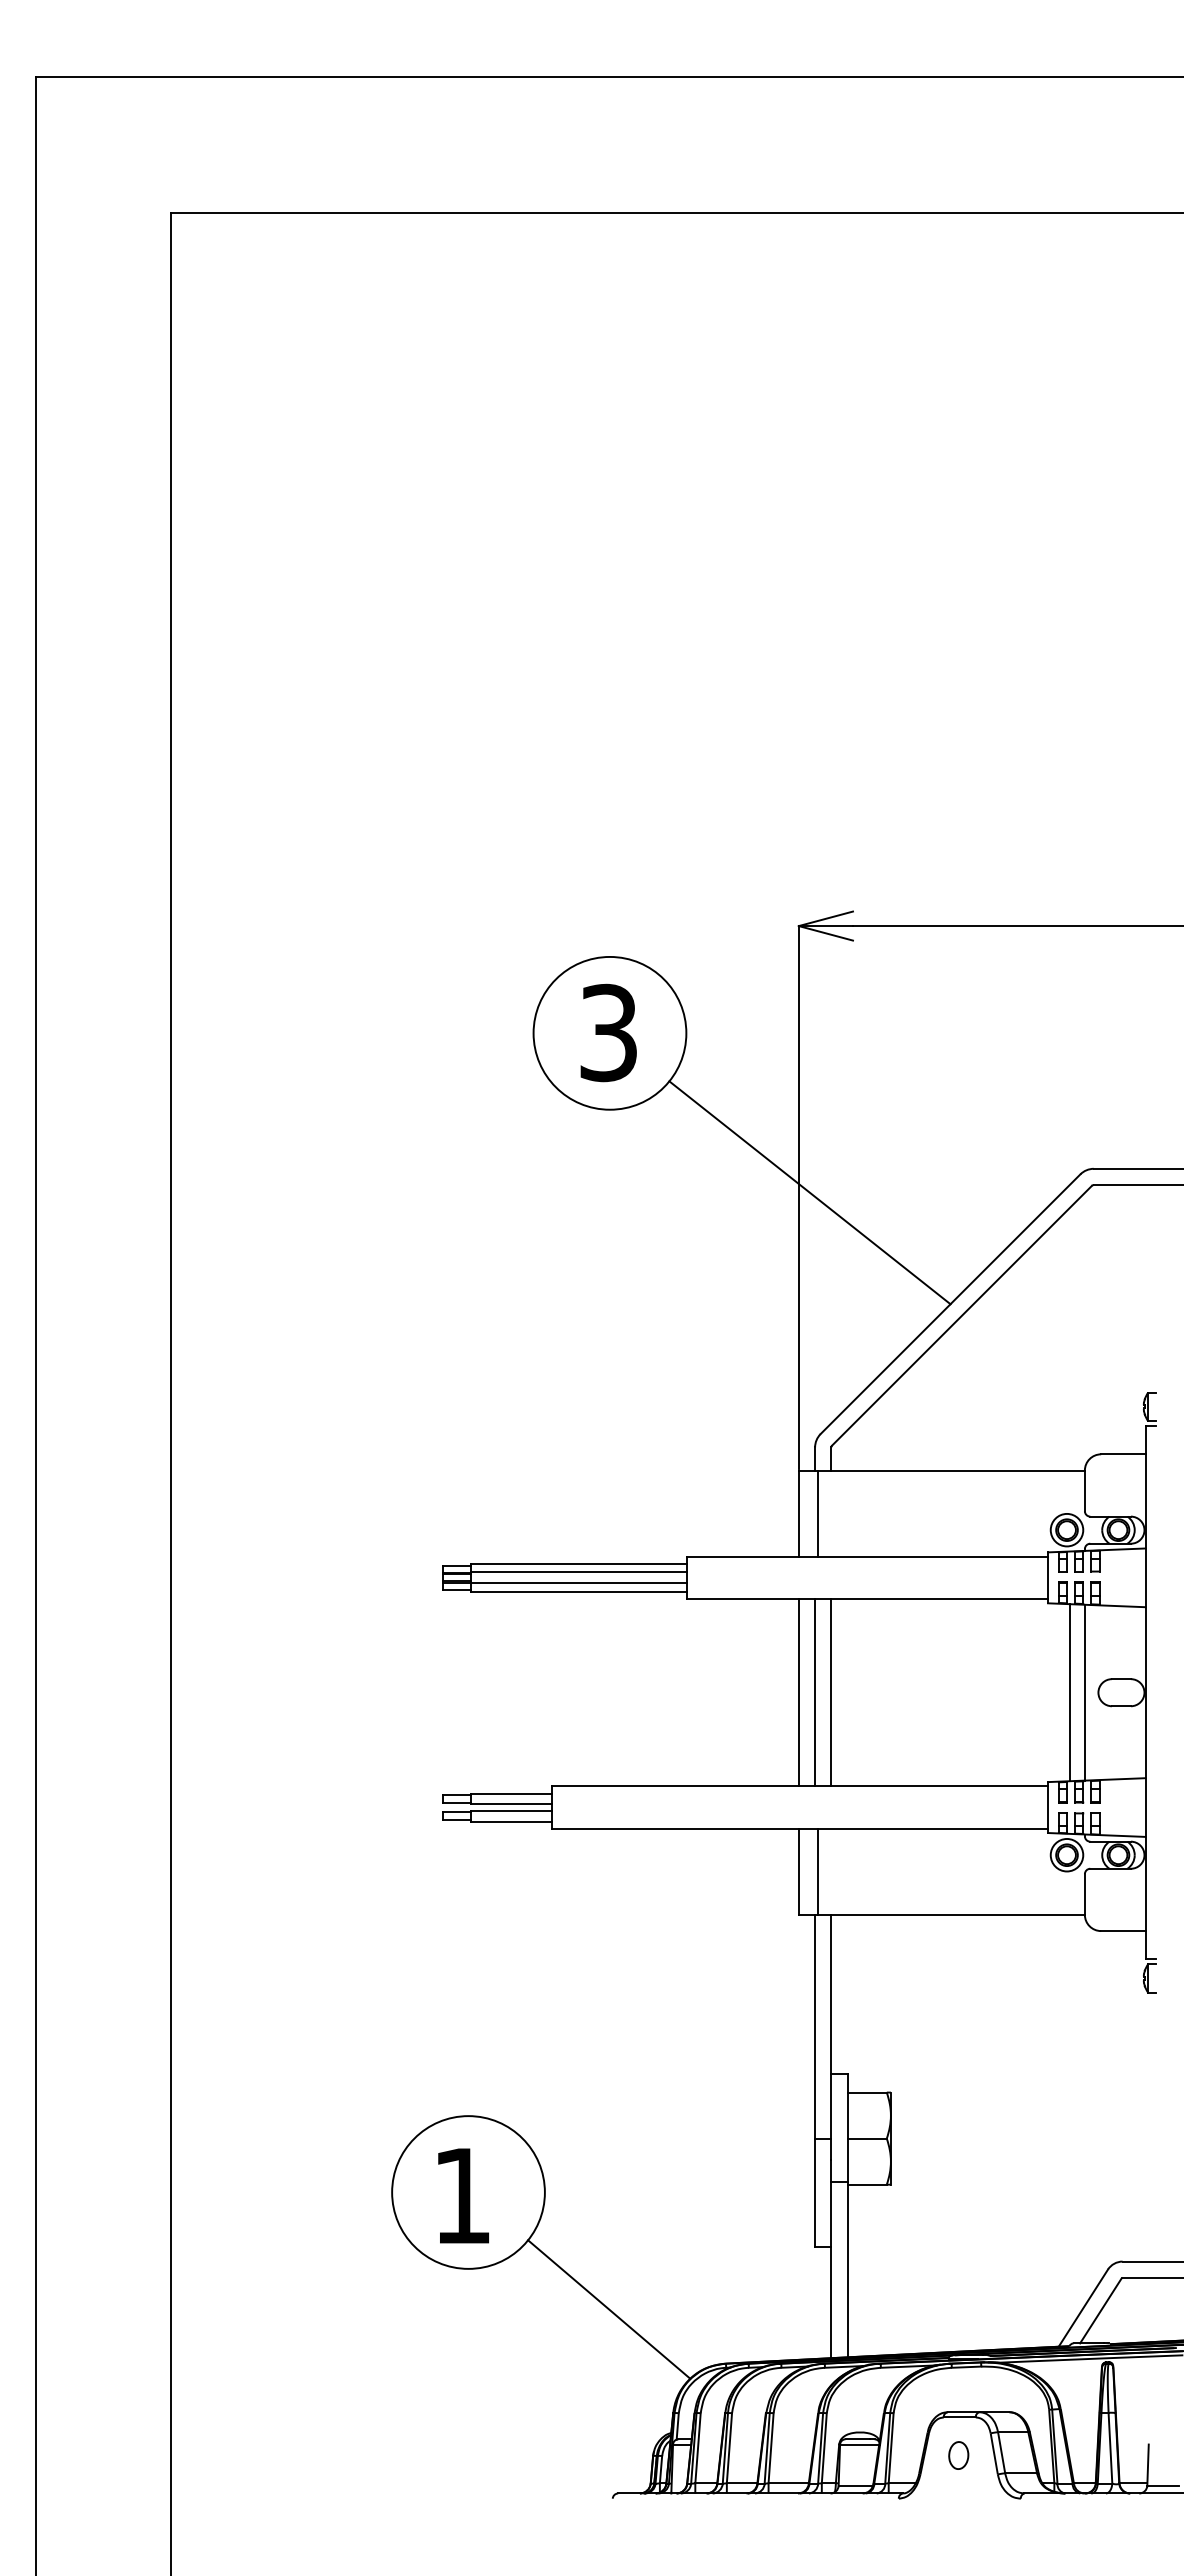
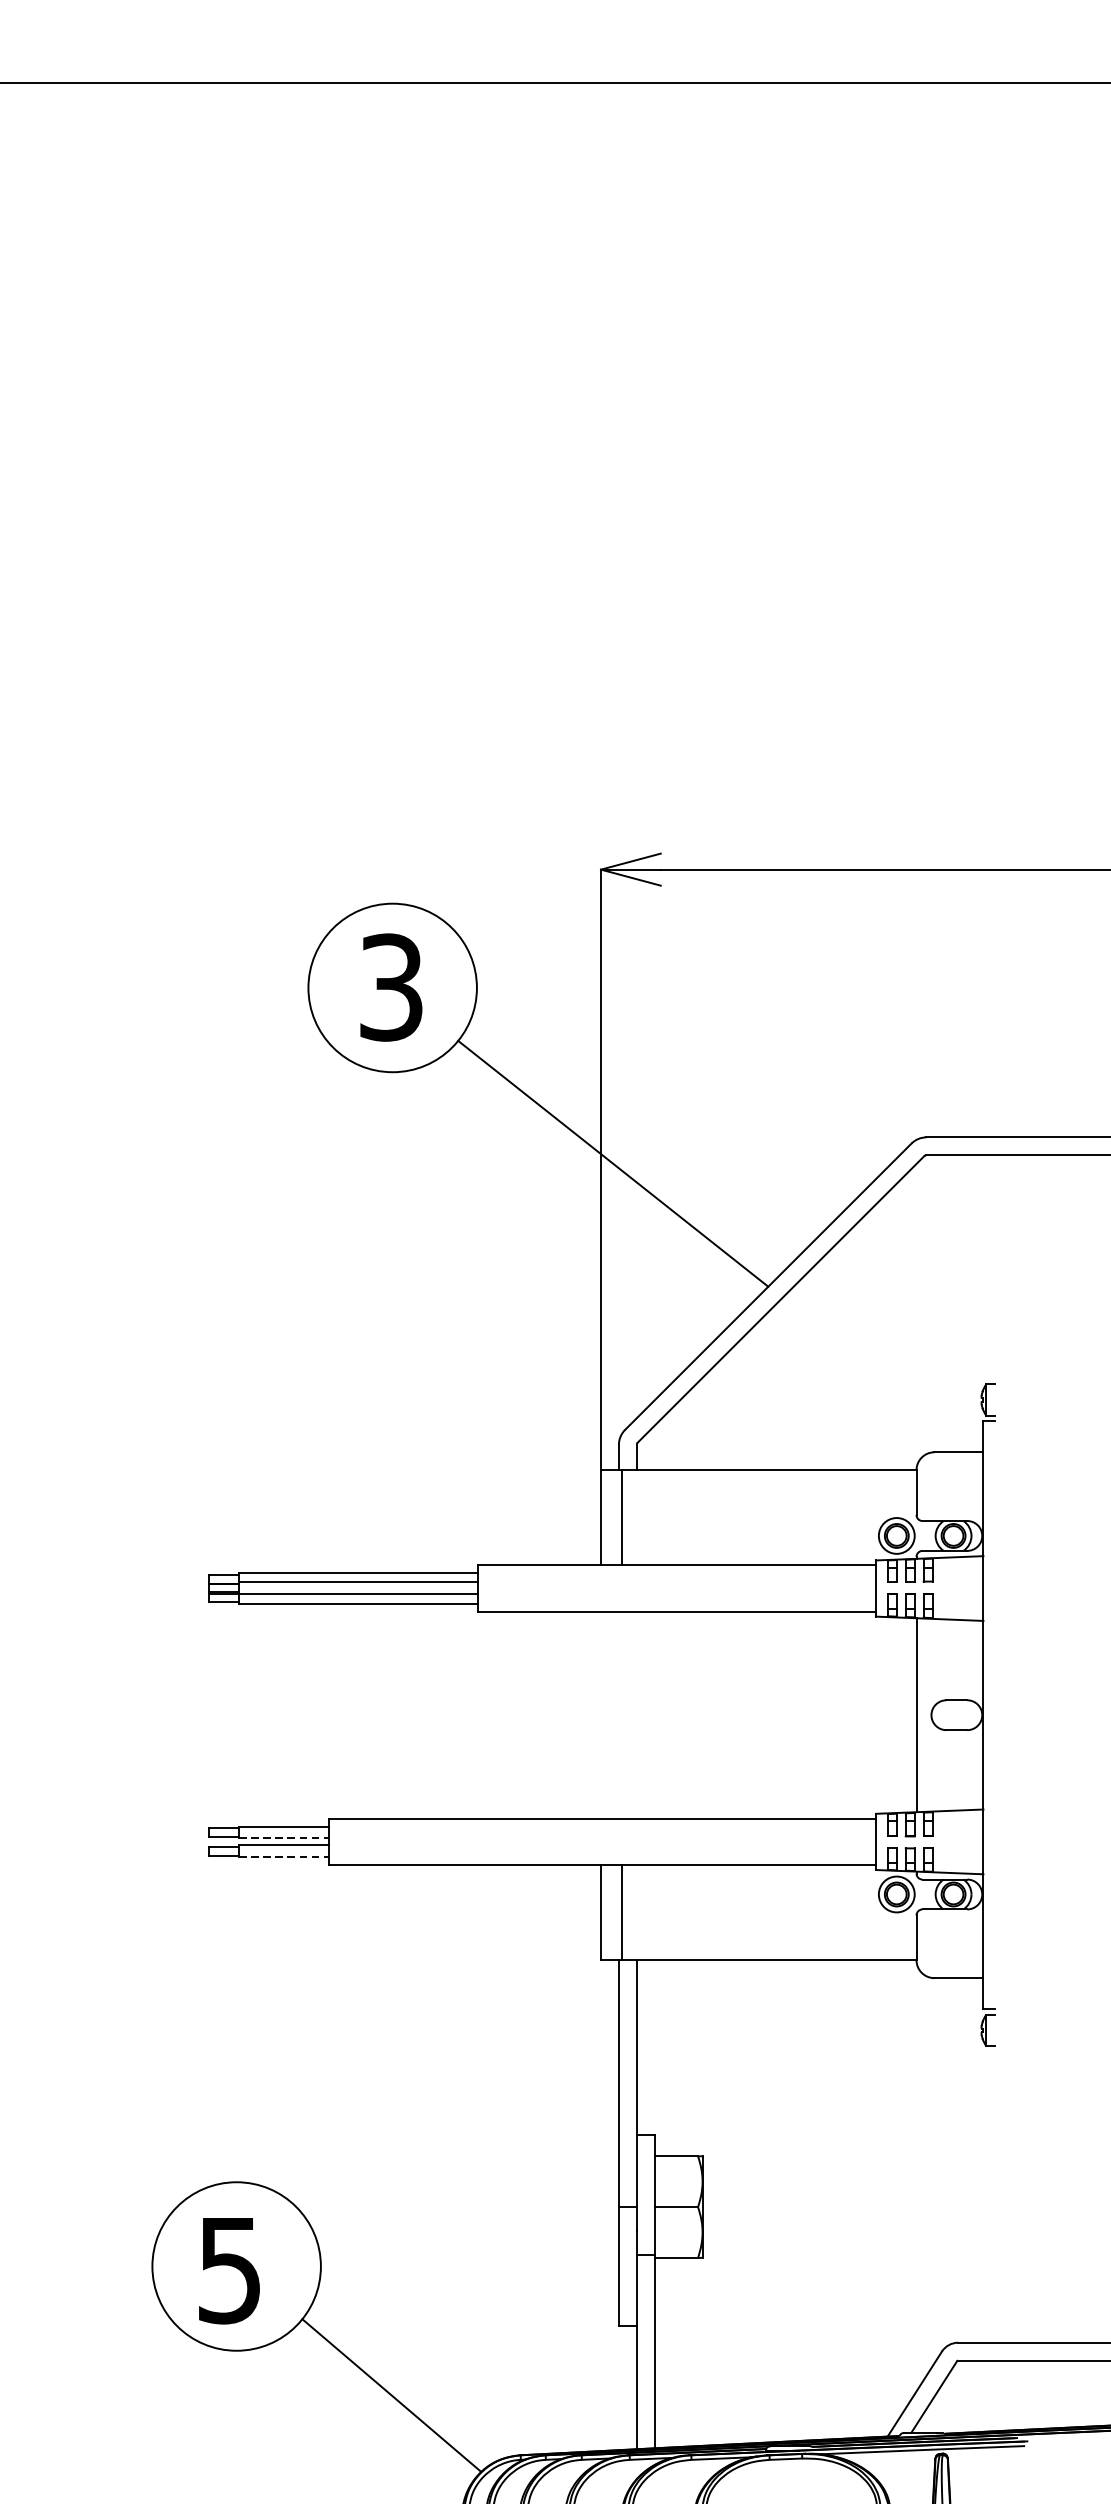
line: (798, 1692) -> (600, 1715), removed
line: (815, 1692) -> (619, 1715), removed
line: (831, 1692) -> (637, 1715), removed
line: (1069, 1692) -> (899, 1715), removed
line: (511, 1804) -> (284, 1838), solid -> dashed
line: (511, 1821) -> (284, 1857), solid -> dashed
text: (461, 2196) -> (228, 2270), 1 -> 5

